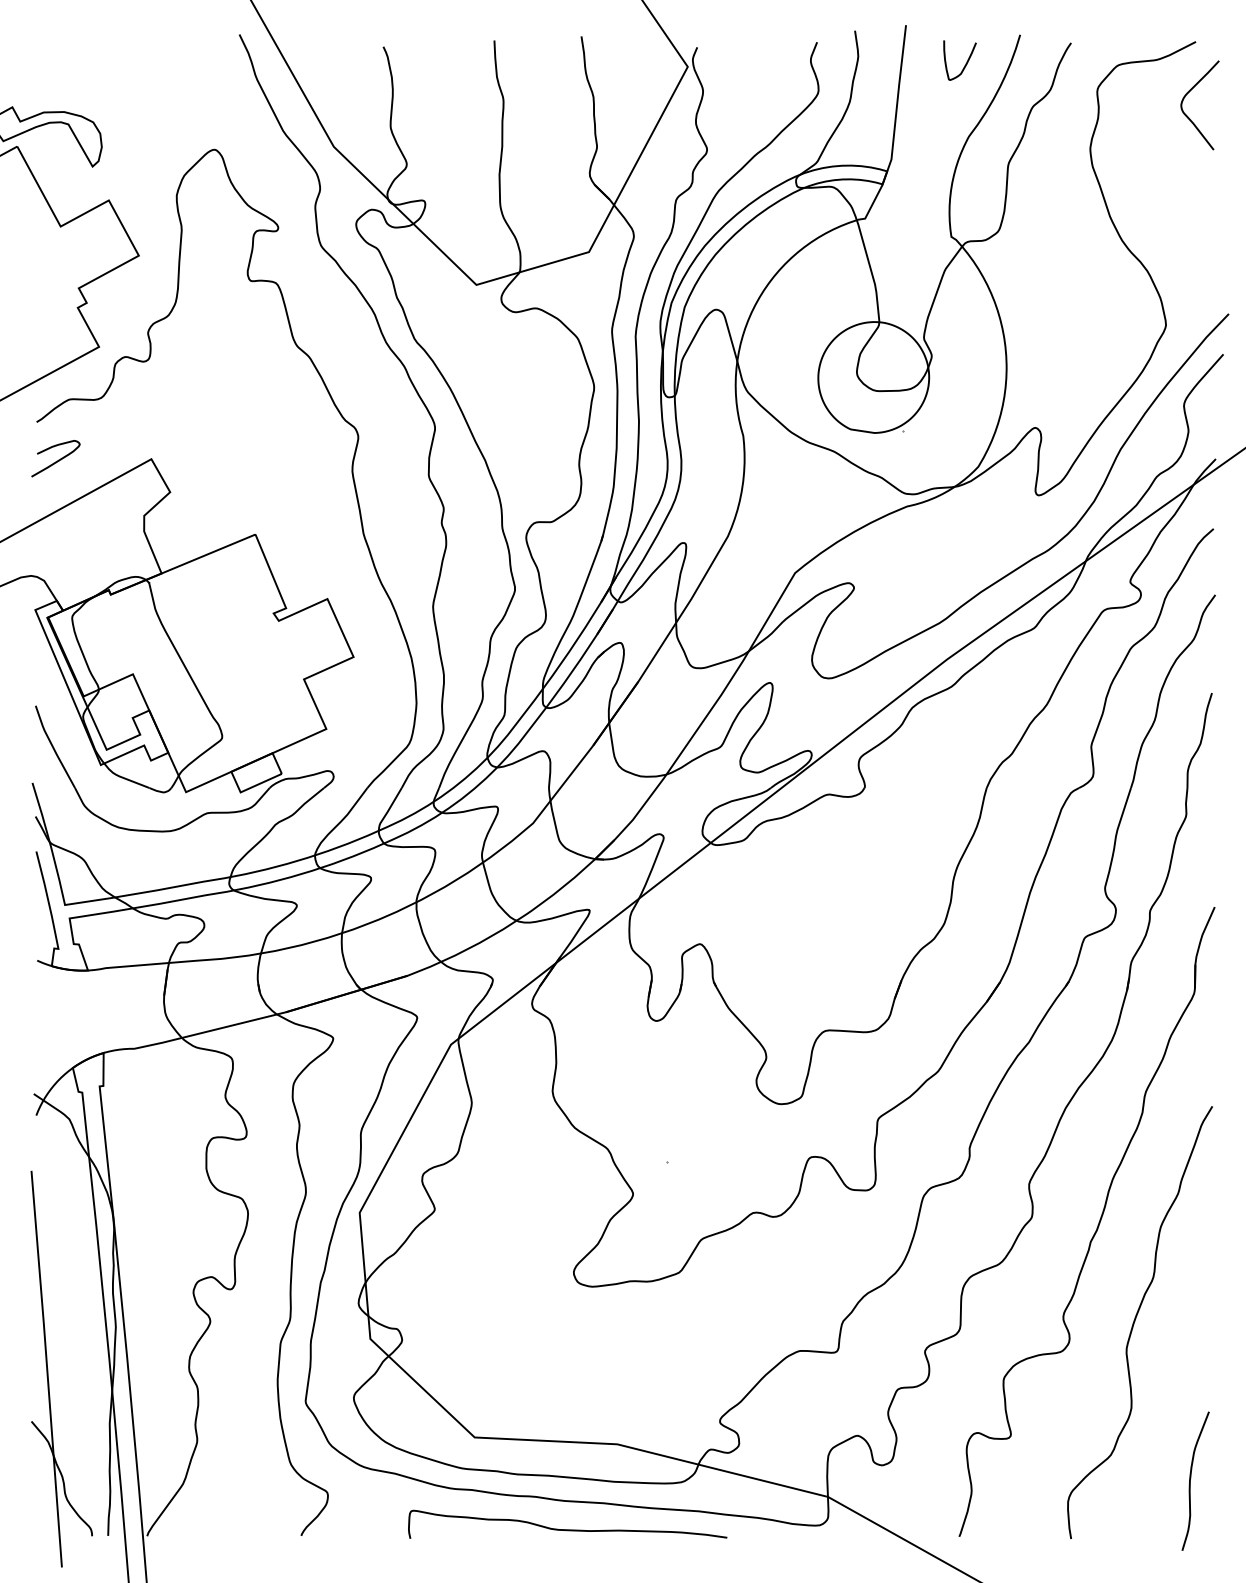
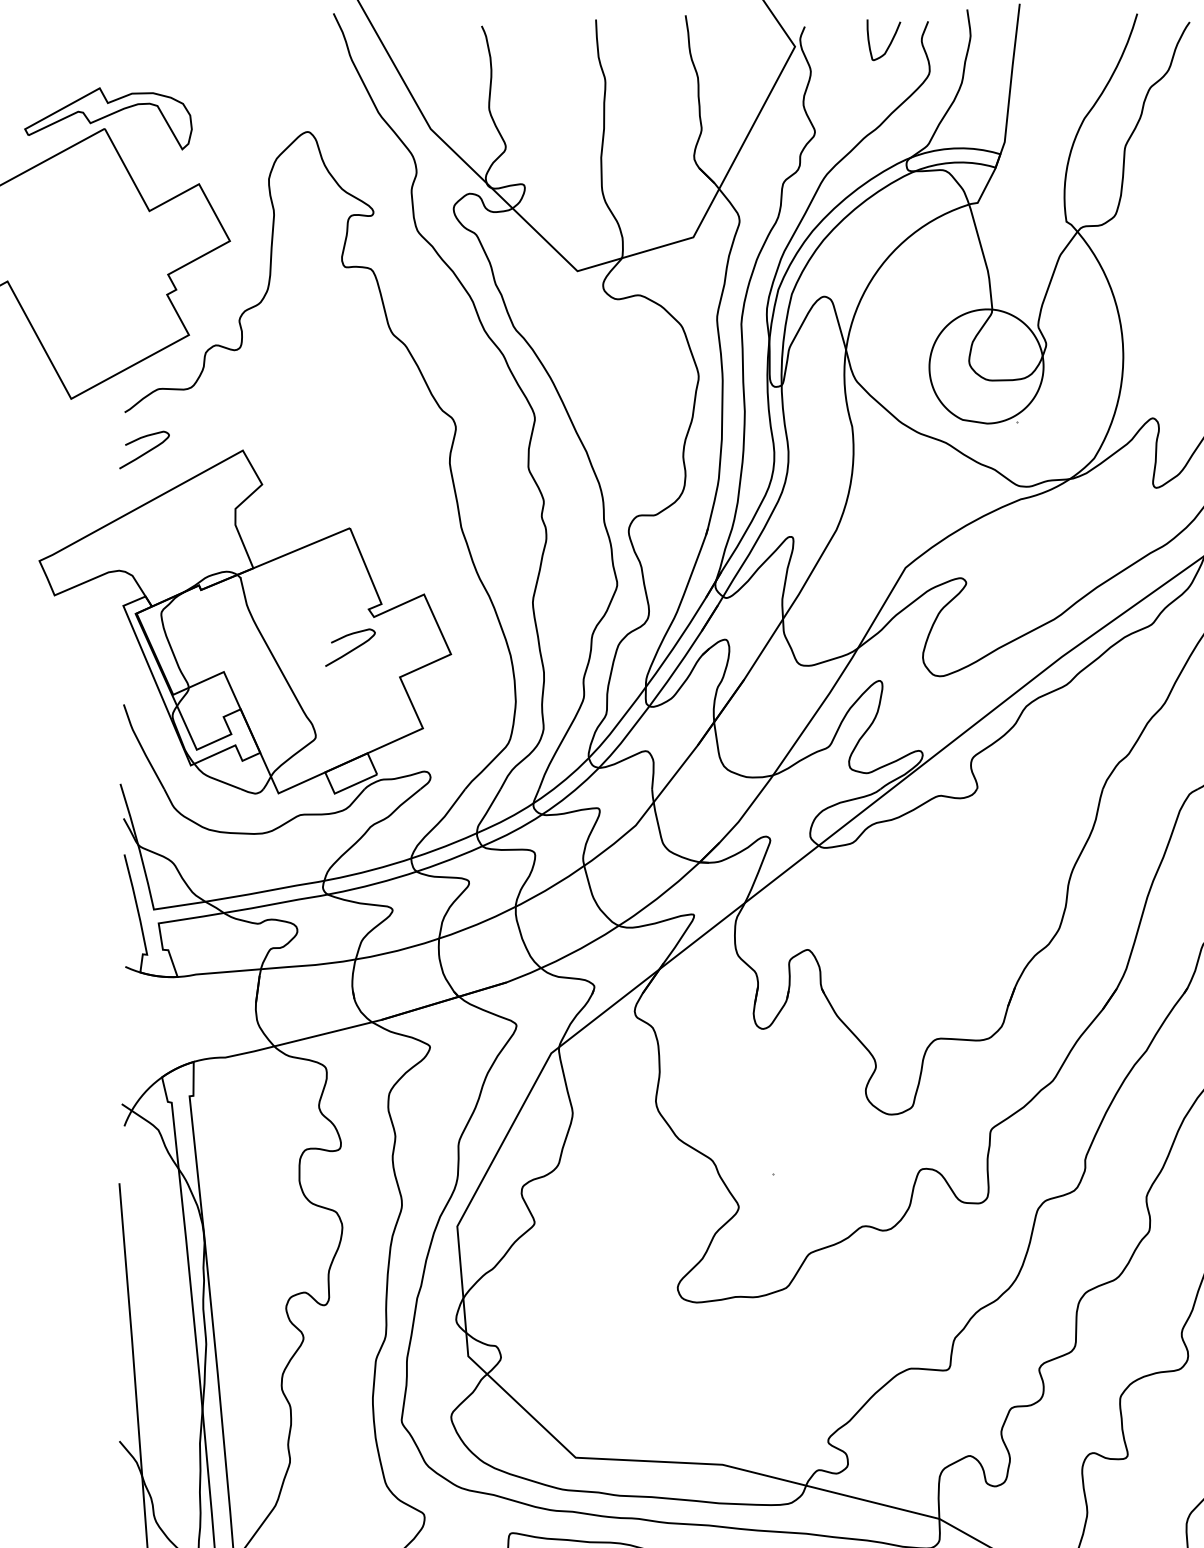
curve: (965, 63) -> (889, 43), moved
curve: (257, 652) -> (352, 649), added

